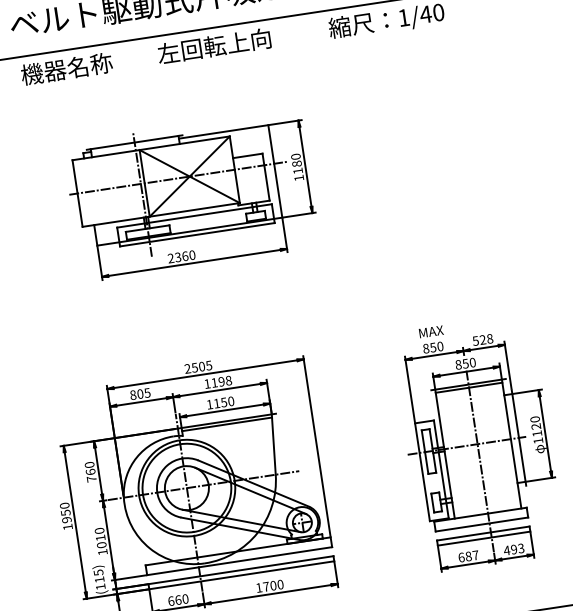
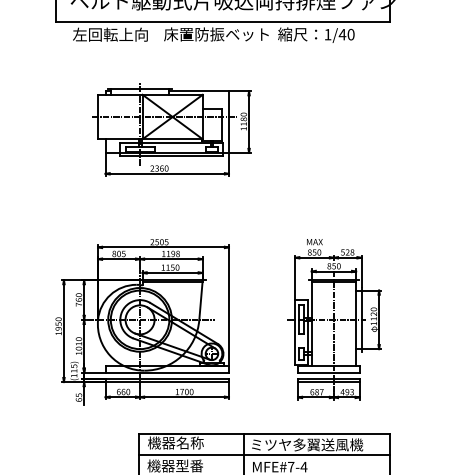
text: (236, 42) -> (216, 34), 左回転上向 -> 床置防振ベット
text: (77, 66) -> (110, 34), 機器名称 -> 左回転上向

